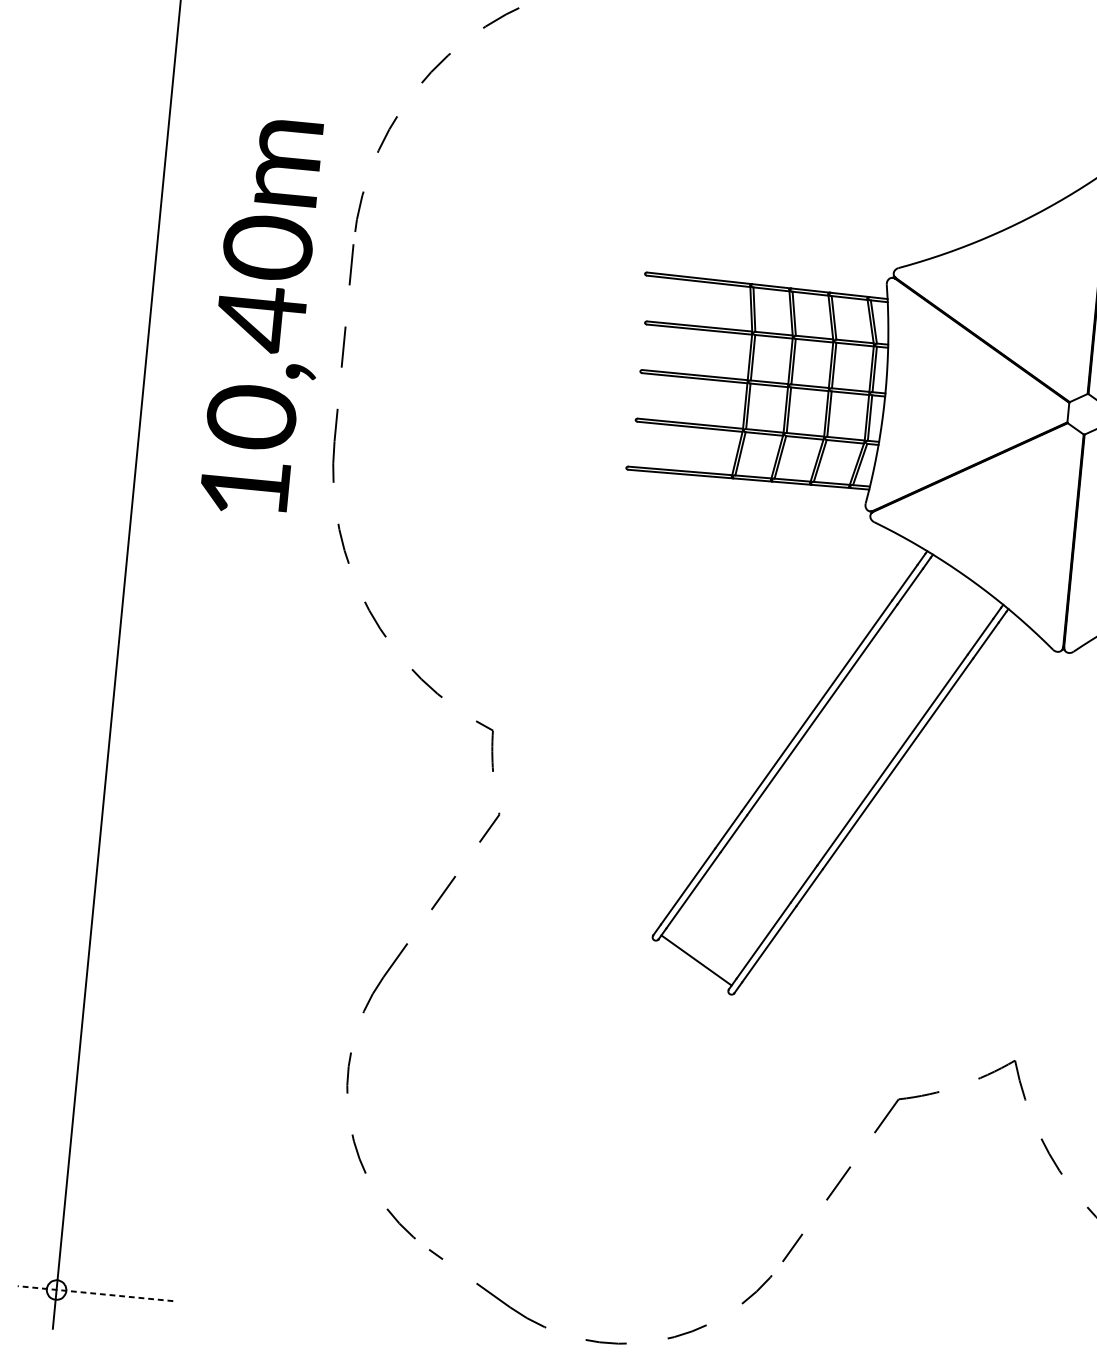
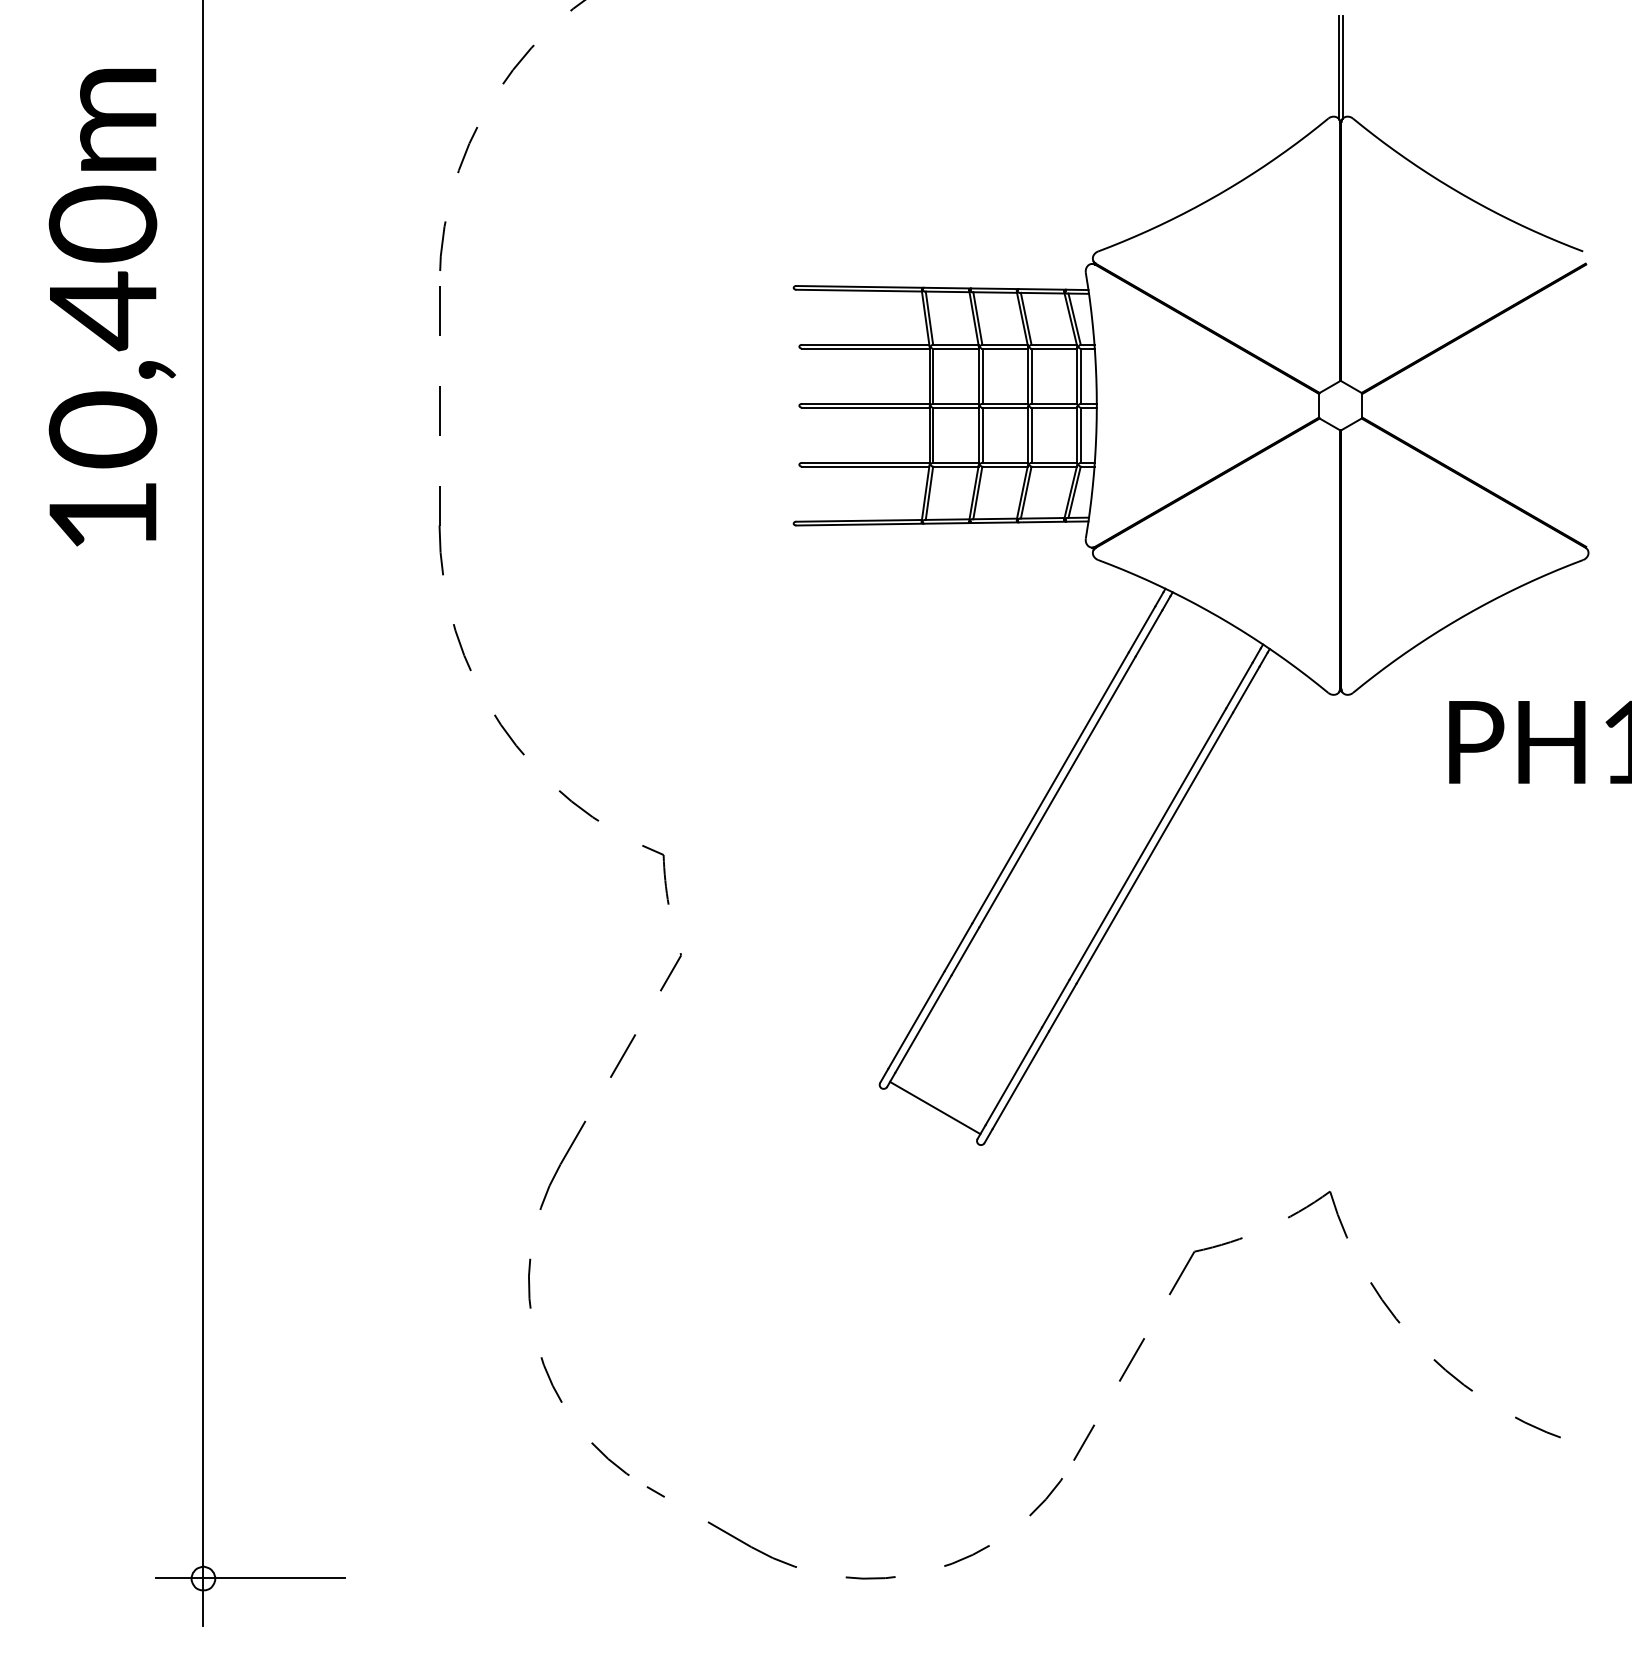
text: (268, 317) -> (111, 307), moved
line: (95, 1293) -> (250, 1578), dashed -> solid

